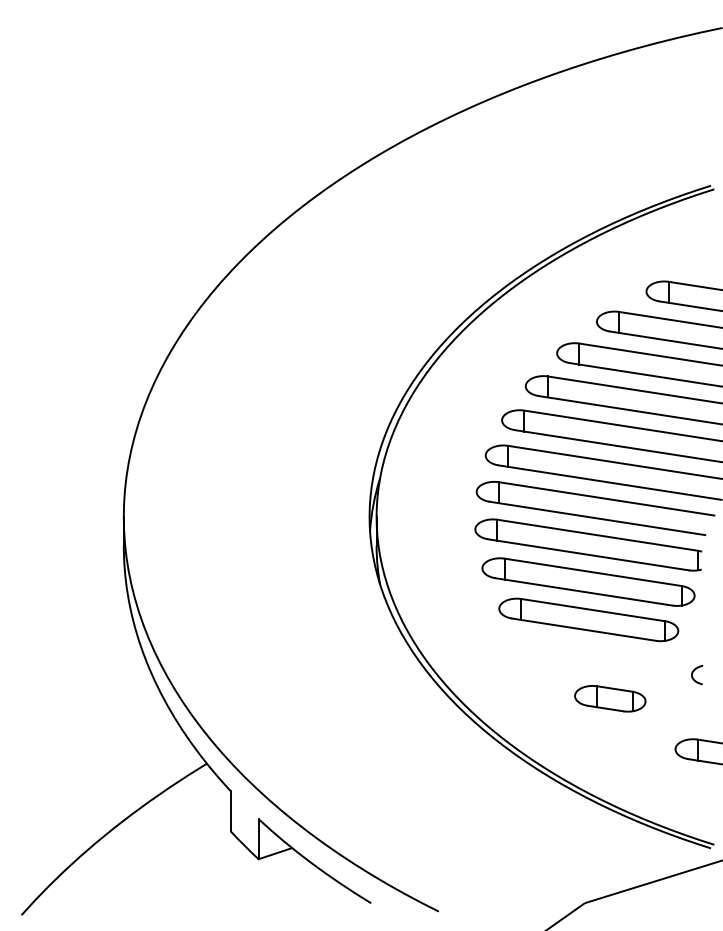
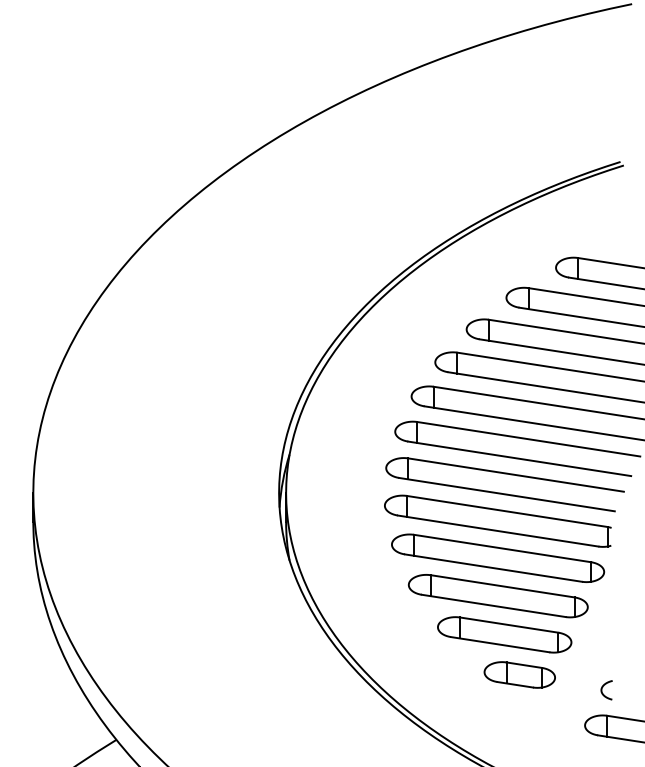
part: (594, 658) -> (504, 634), added
curve: (693, 673) -> (603, 688), moved

